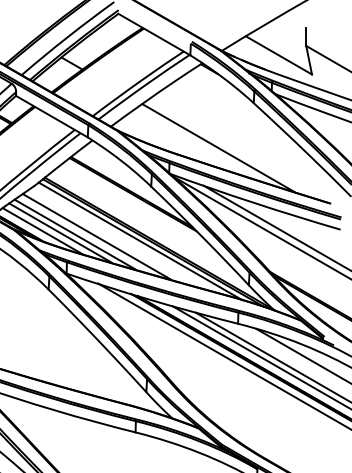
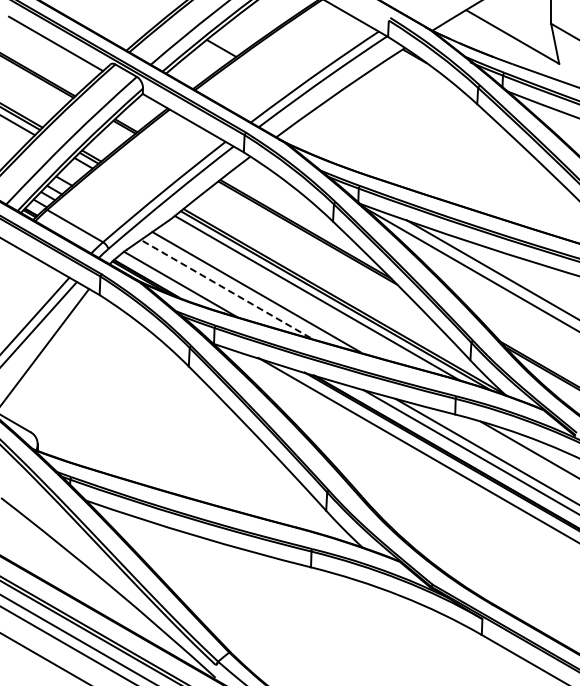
line: (218, 148) -> (427, 167), removed
line: (60, 232) -> (205, 286), removed
line: (74, 234) -> (225, 288), solid -> dashed

